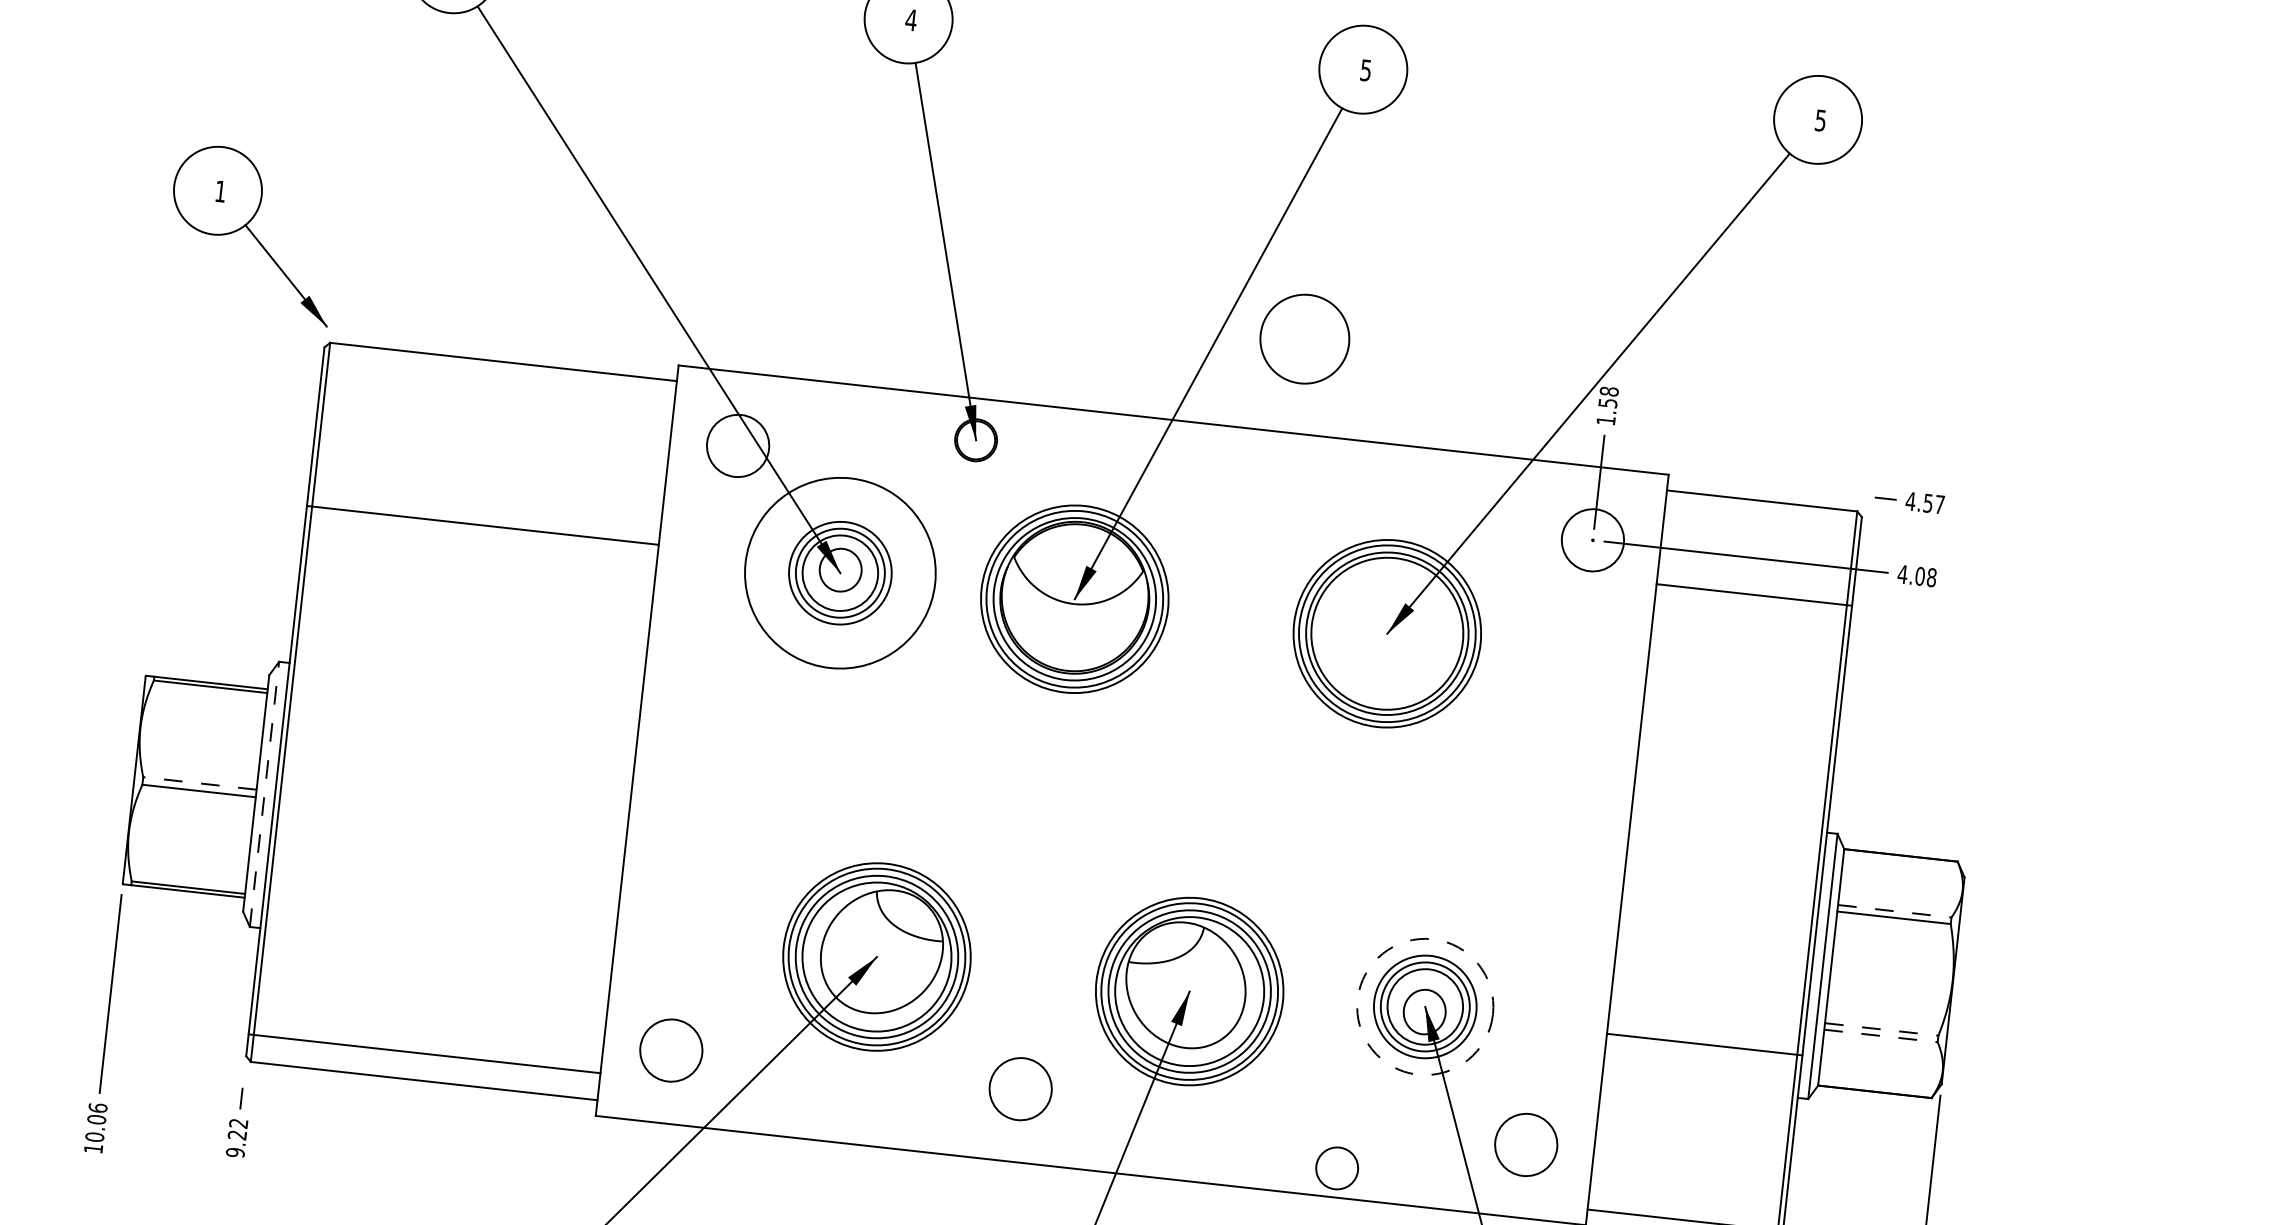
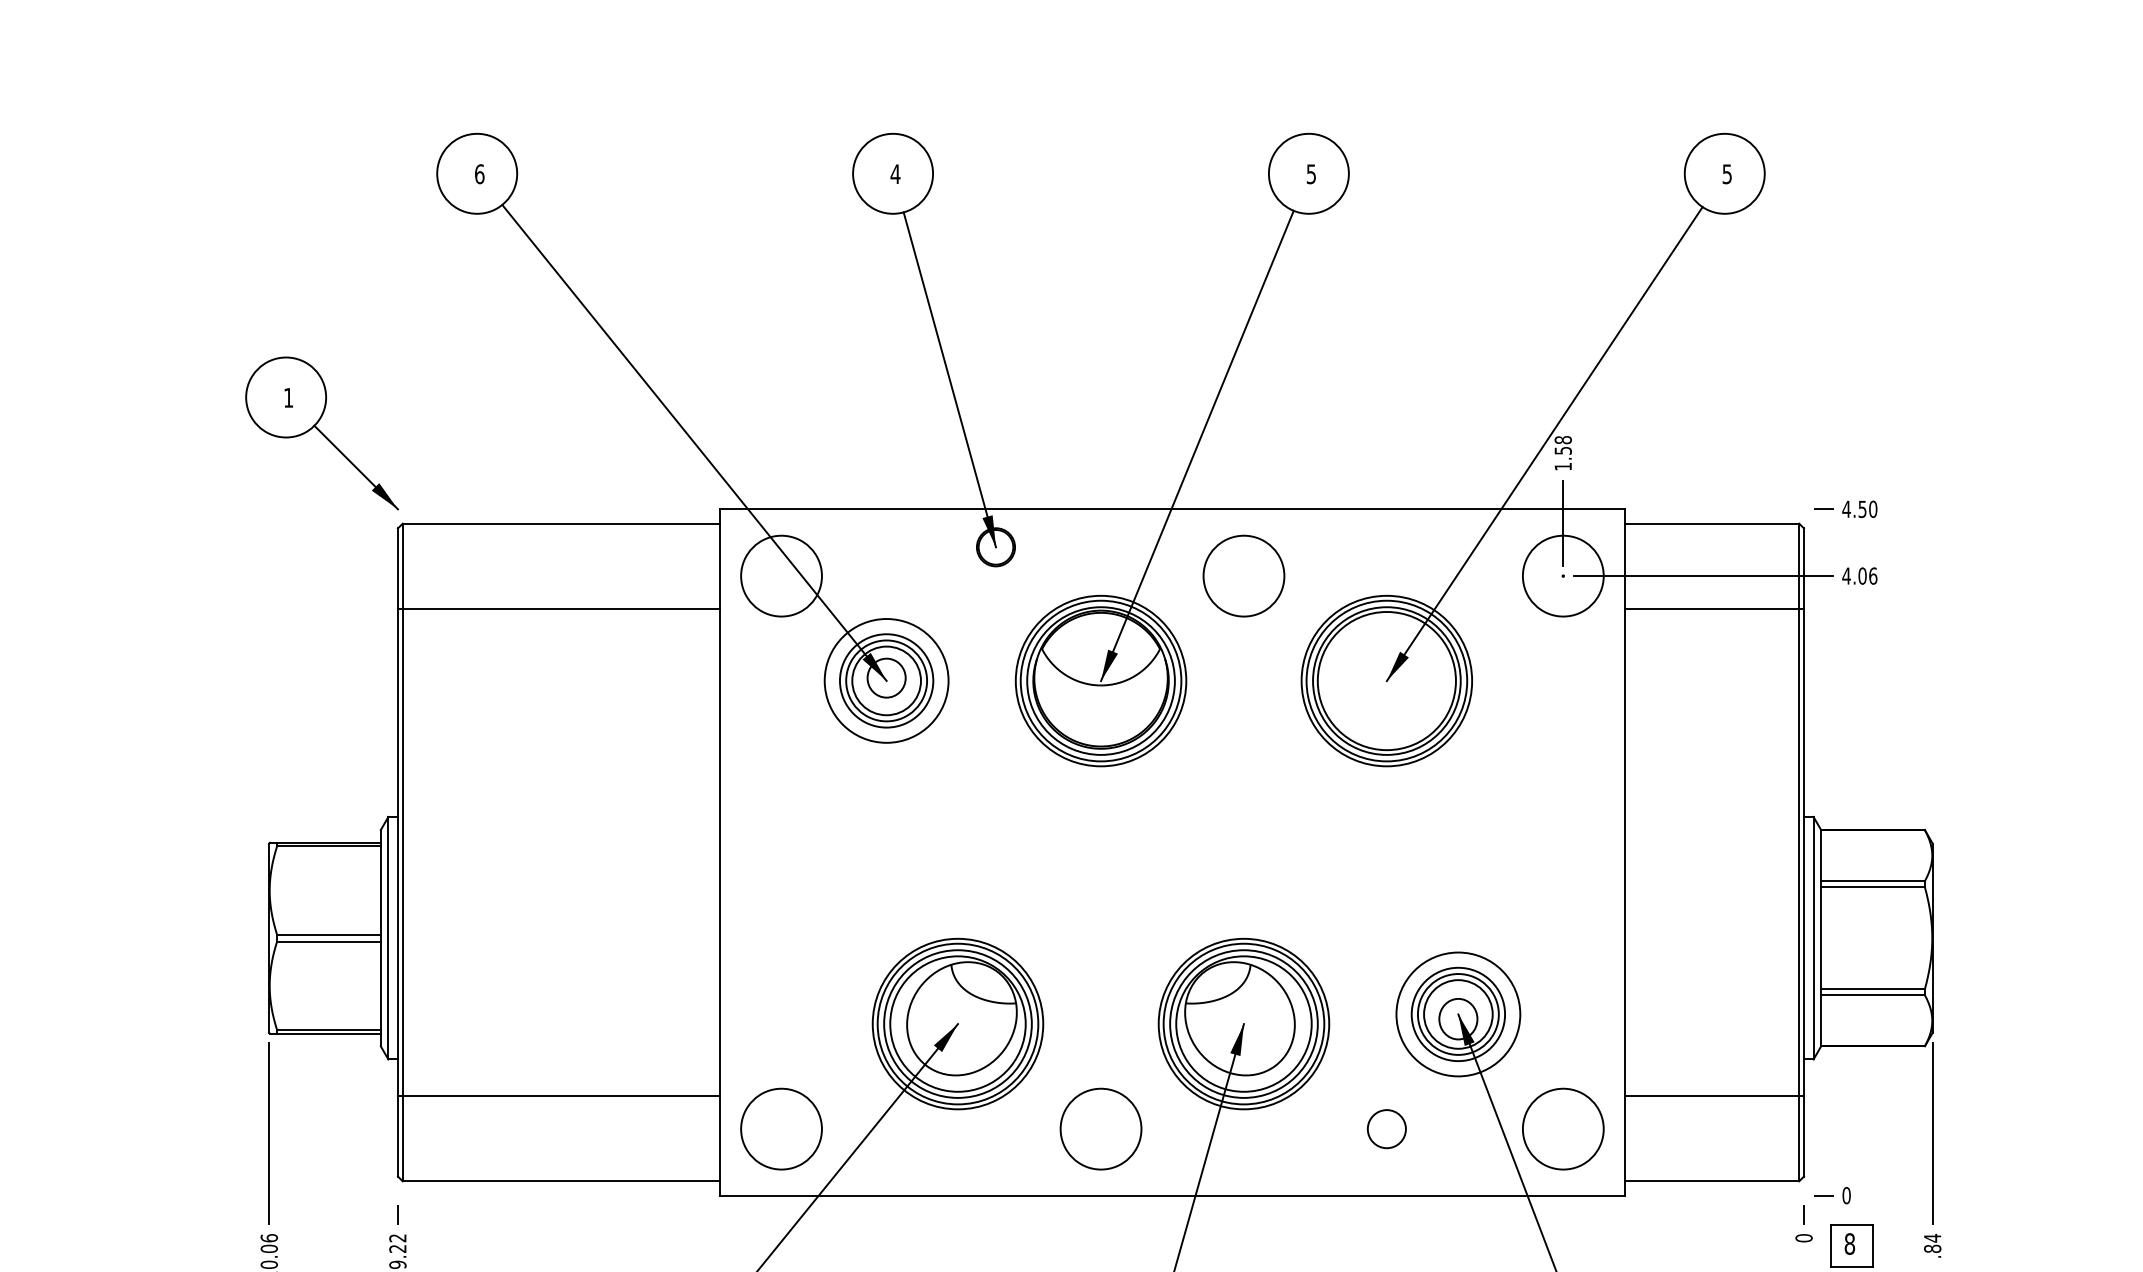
circle: (1304, 338) -> (1243, 575), moved
circle: (738, 445) -> (781, 575), size x1.43
text: (1940, 504) -> (1873, 509), 4.57 -> 4.50
line: (482, 525) -> (558, 609), moved
circle: (1592, 539) -> (1562, 575), size x1.43
circle: (840, 572) -> (886, 680), size x0.71
text: (1932, 577) -> (1873, 575), 4.08 -> 4.06
line: (199, 783) -> (328, 934), dashed -> solid
line: (264, 793) -> (388, 937), dashed -> solid
line: (1895, 911) -> (1873, 881), dashed -> solid
circle: (1425, 1007) -> (1458, 1014), dashed -> solid
line: (1882, 1029) -> (1873, 989), dashed -> solid
line: (1881, 1036) -> (1873, 995), dashed -> solid
line: (1704, 1044) -> (1714, 1095), moved
circle: (671, 1049) -> (781, 1128), size x1.43
line: (424, 1053) -> (558, 1095), moved
circle: (1020, 1088) -> (1100, 1128), size x1.43
circle: (1526, 1144) -> (1563, 1128), size x1.43
circle: (1336, 1168) -> (1386, 1129), moved

